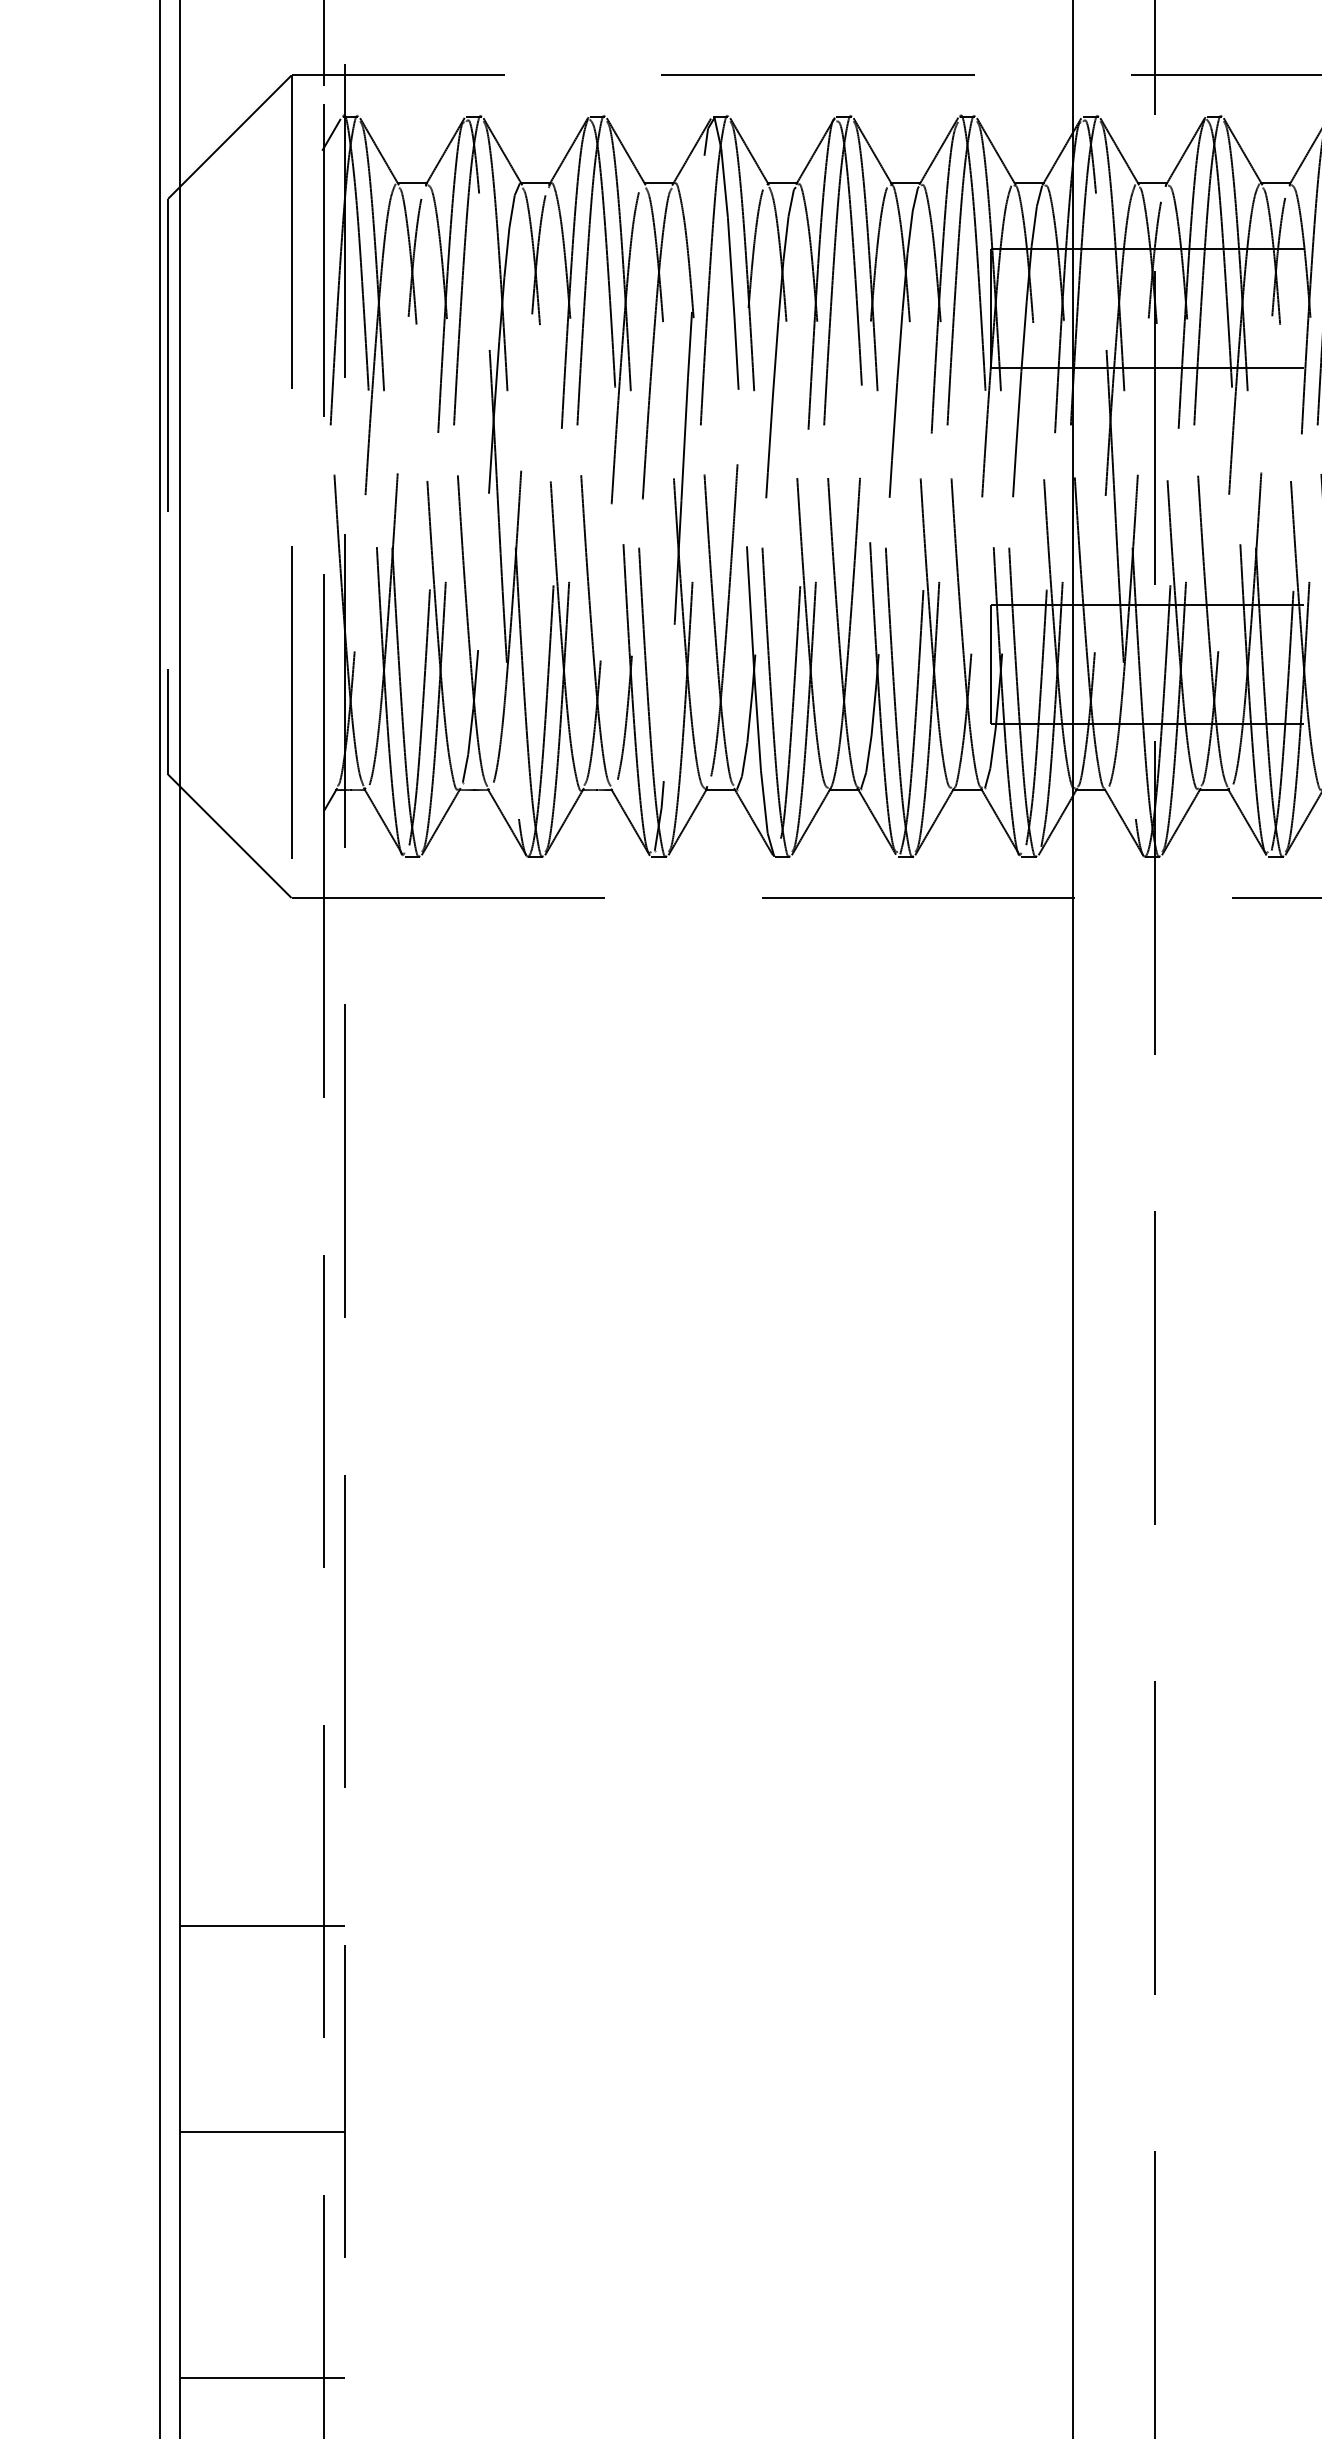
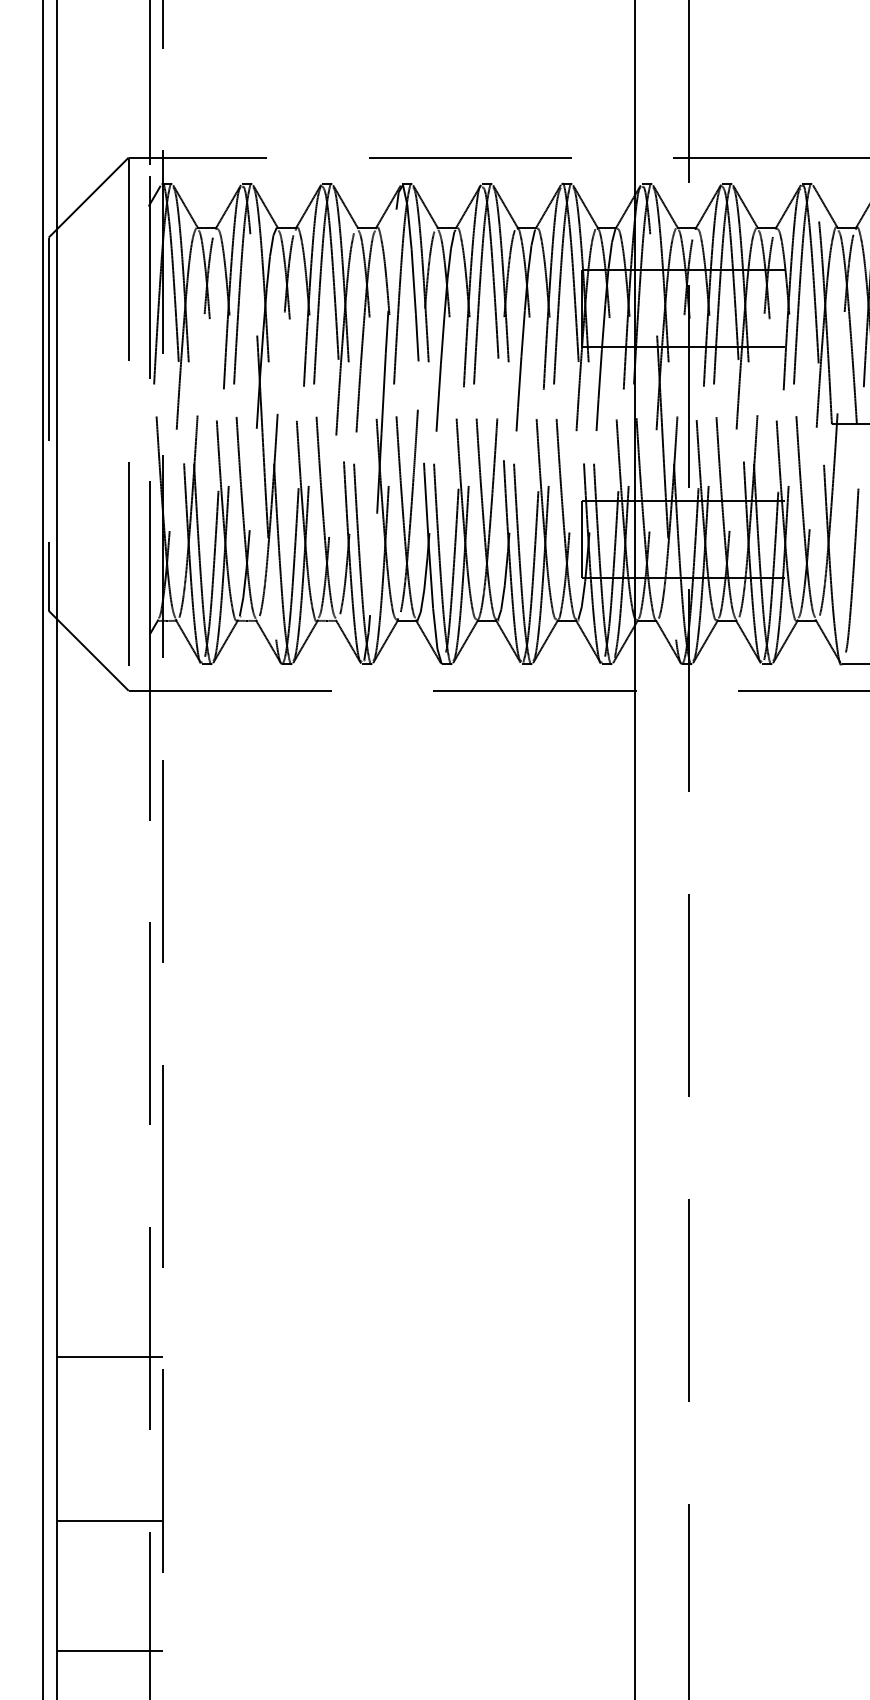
line: (261, 2131) -> (109, 1520), moved

